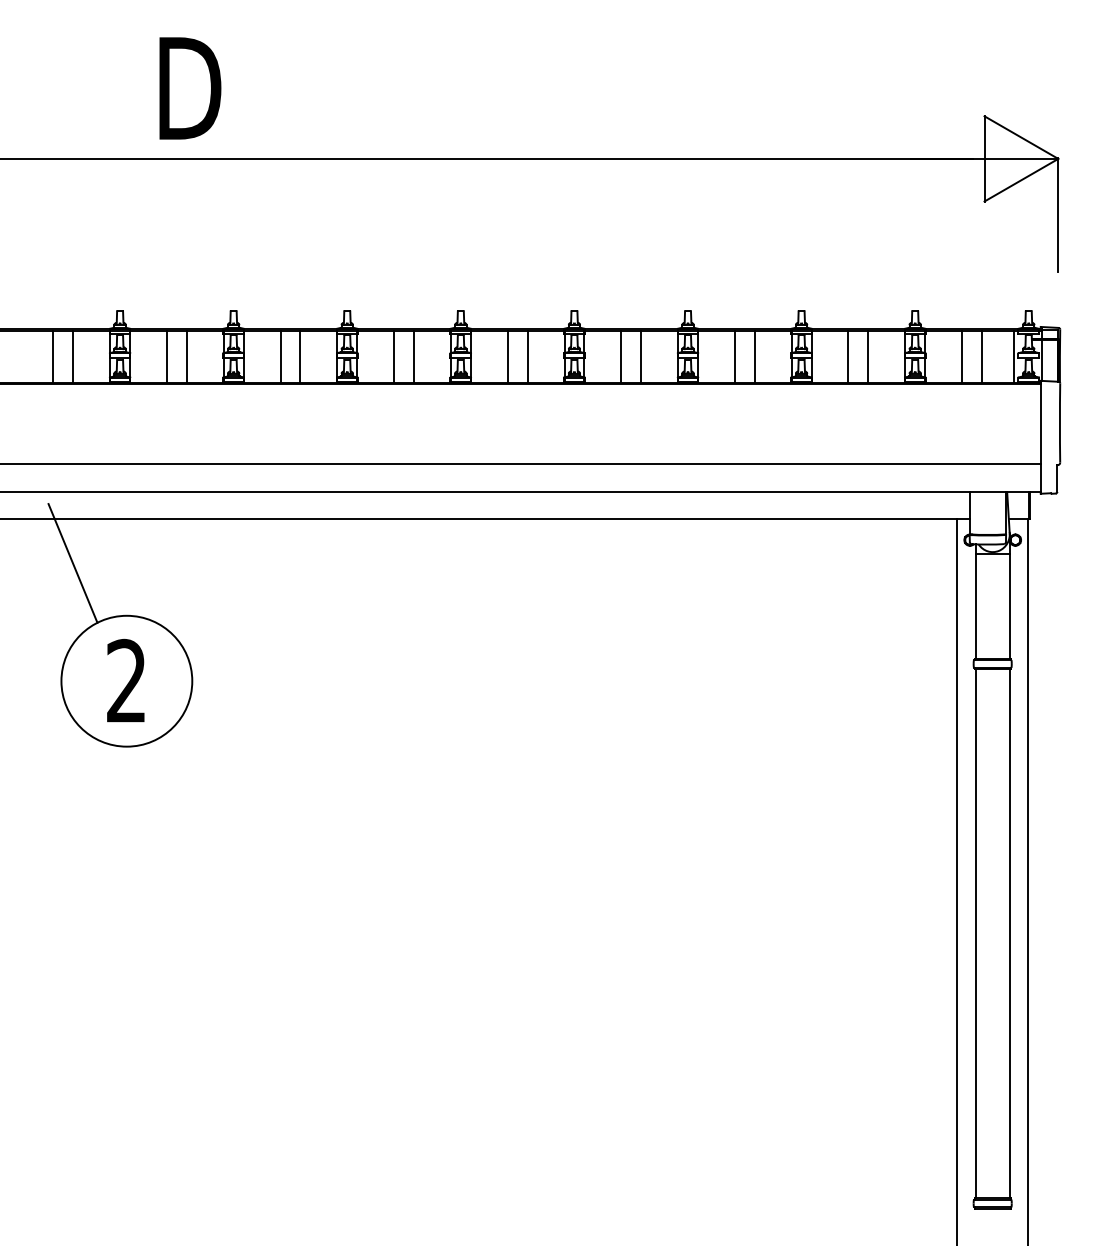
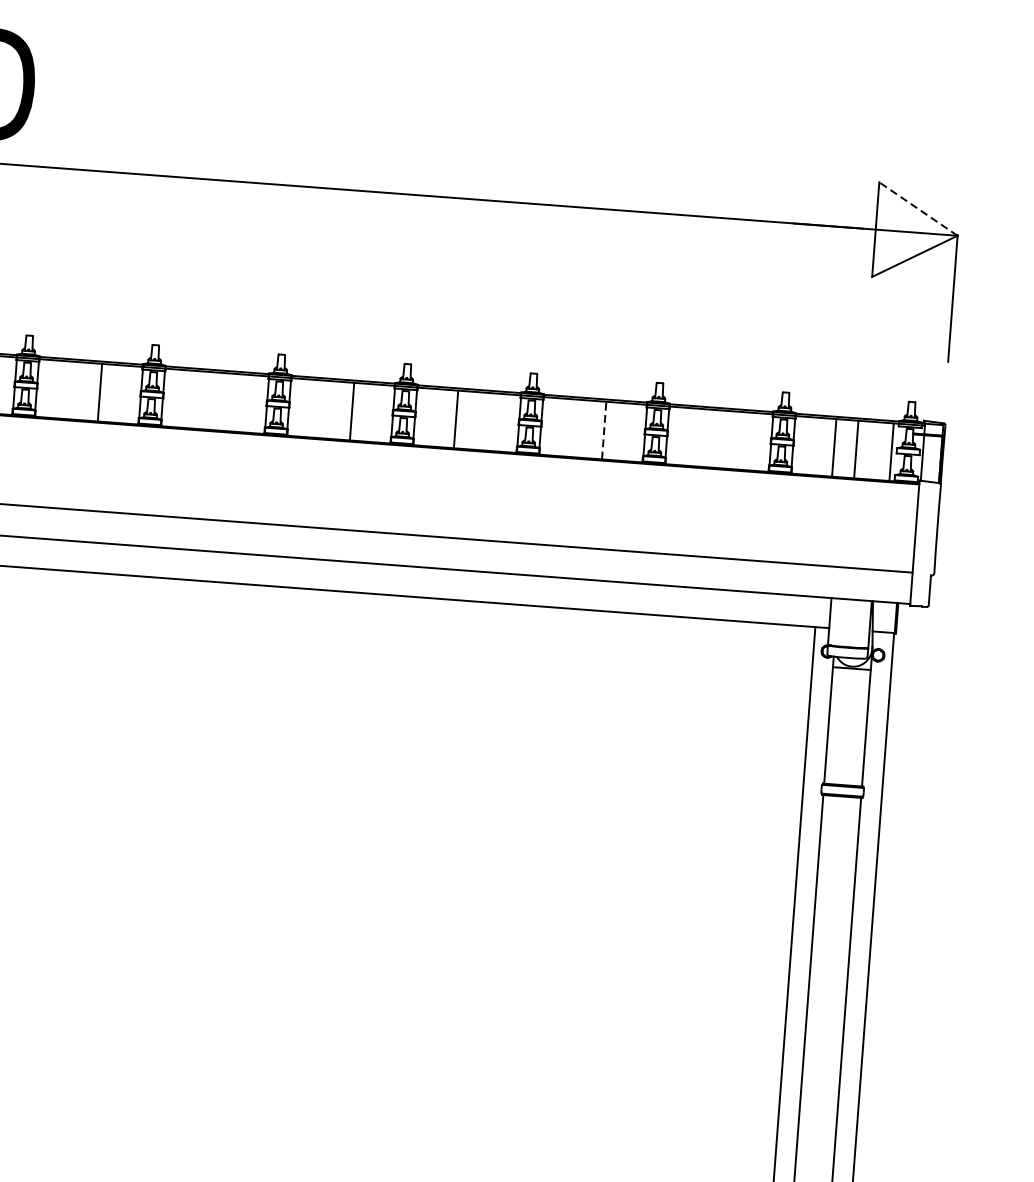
line: (1021, 137) -> (918, 208), solid -> dashed
line: (280, 357) -> (77, 391), removed
line: (394, 357) -> (204, 400), removed
line: (414, 357) -> (226, 402), removed
line: (507, 357) -> (329, 410), removed
line: (641, 357) -> (478, 421), removed
line: (734, 357) -> (581, 429), removed
line: (754, 357) -> (603, 430), solid -> dashed
line: (848, 357) -> (708, 438), removed
line: (868, 357) -> (730, 440), removed

